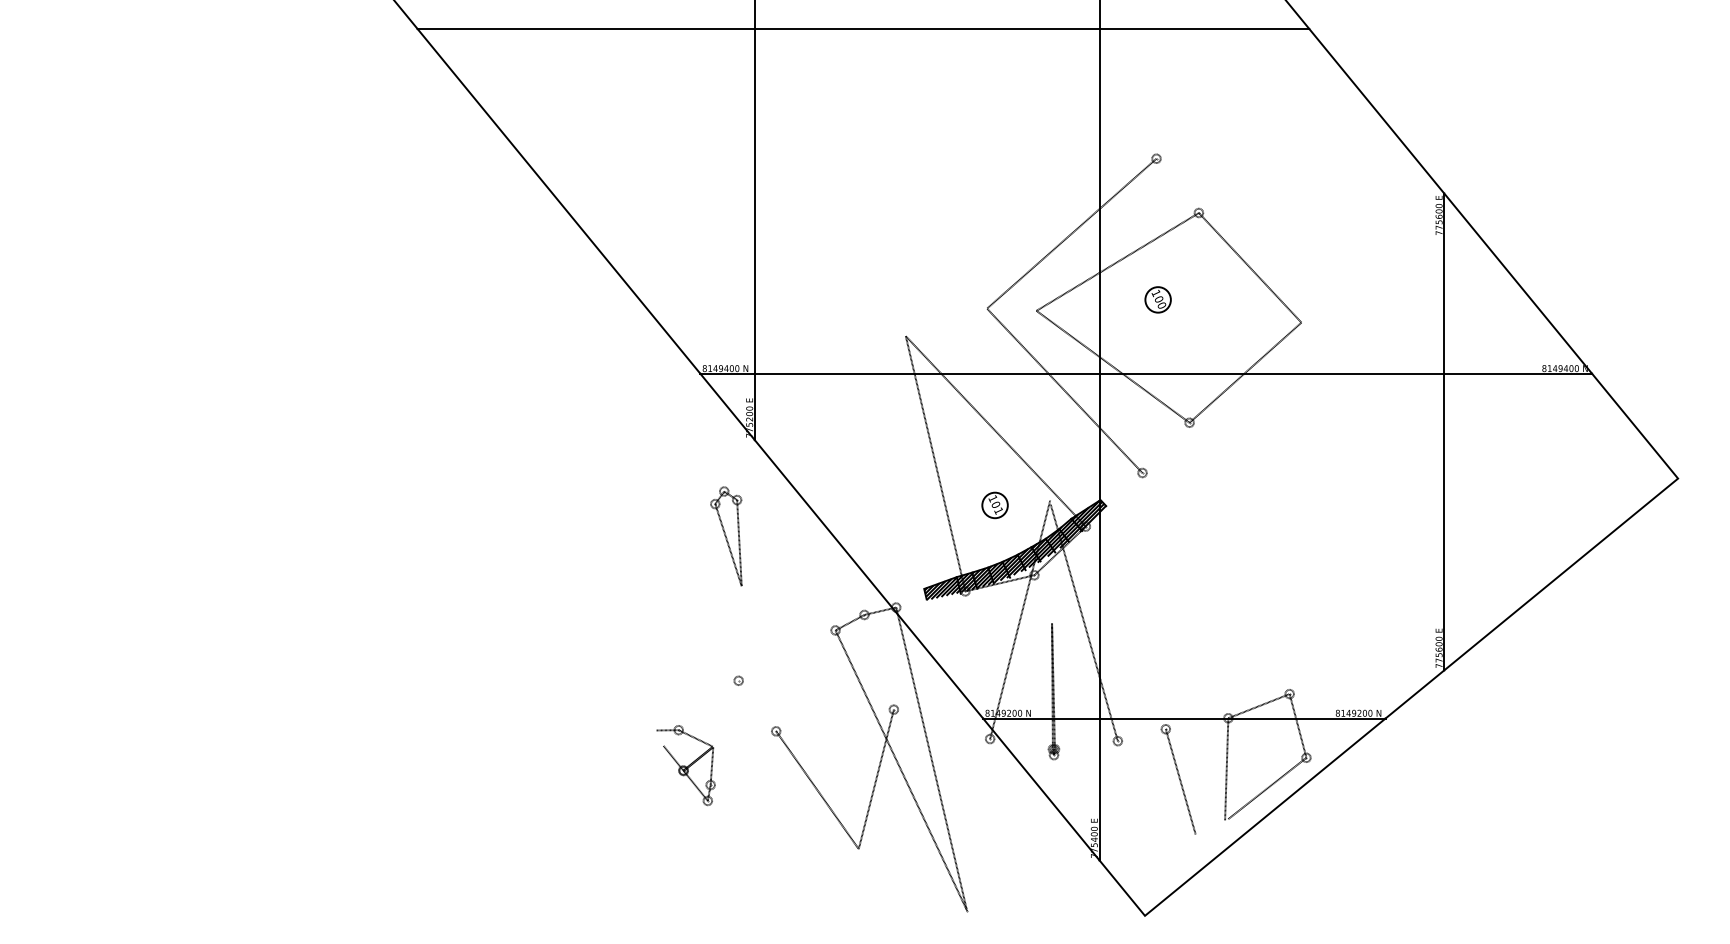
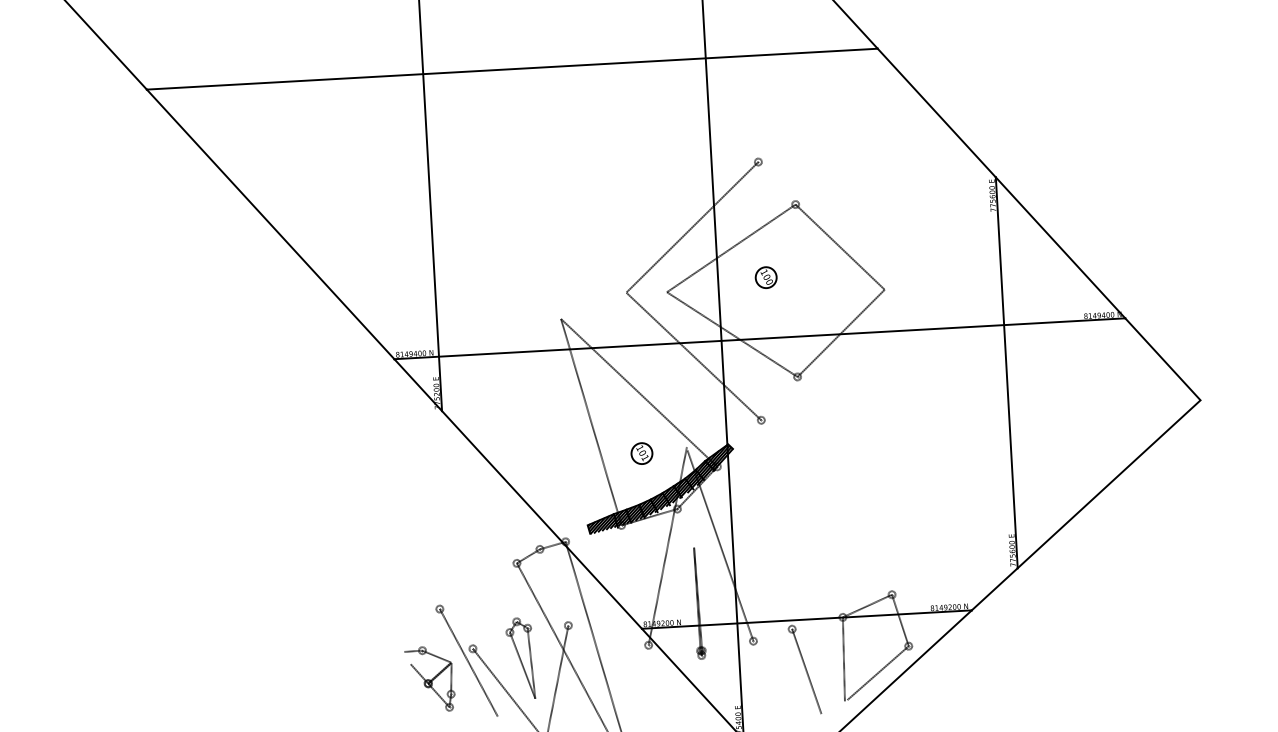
part: (726, 536) -> (520, 658), moved
line: (769, 747) -> (468, 662), added
part: (685, 765) -> (429, 679), moved

